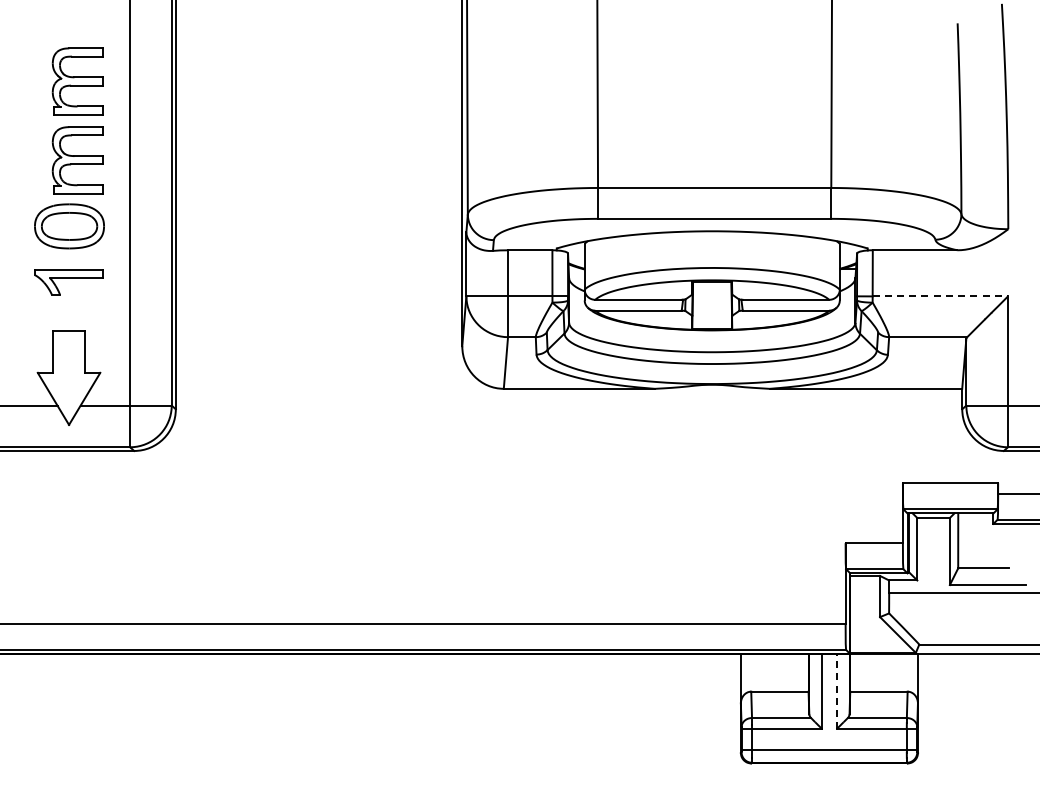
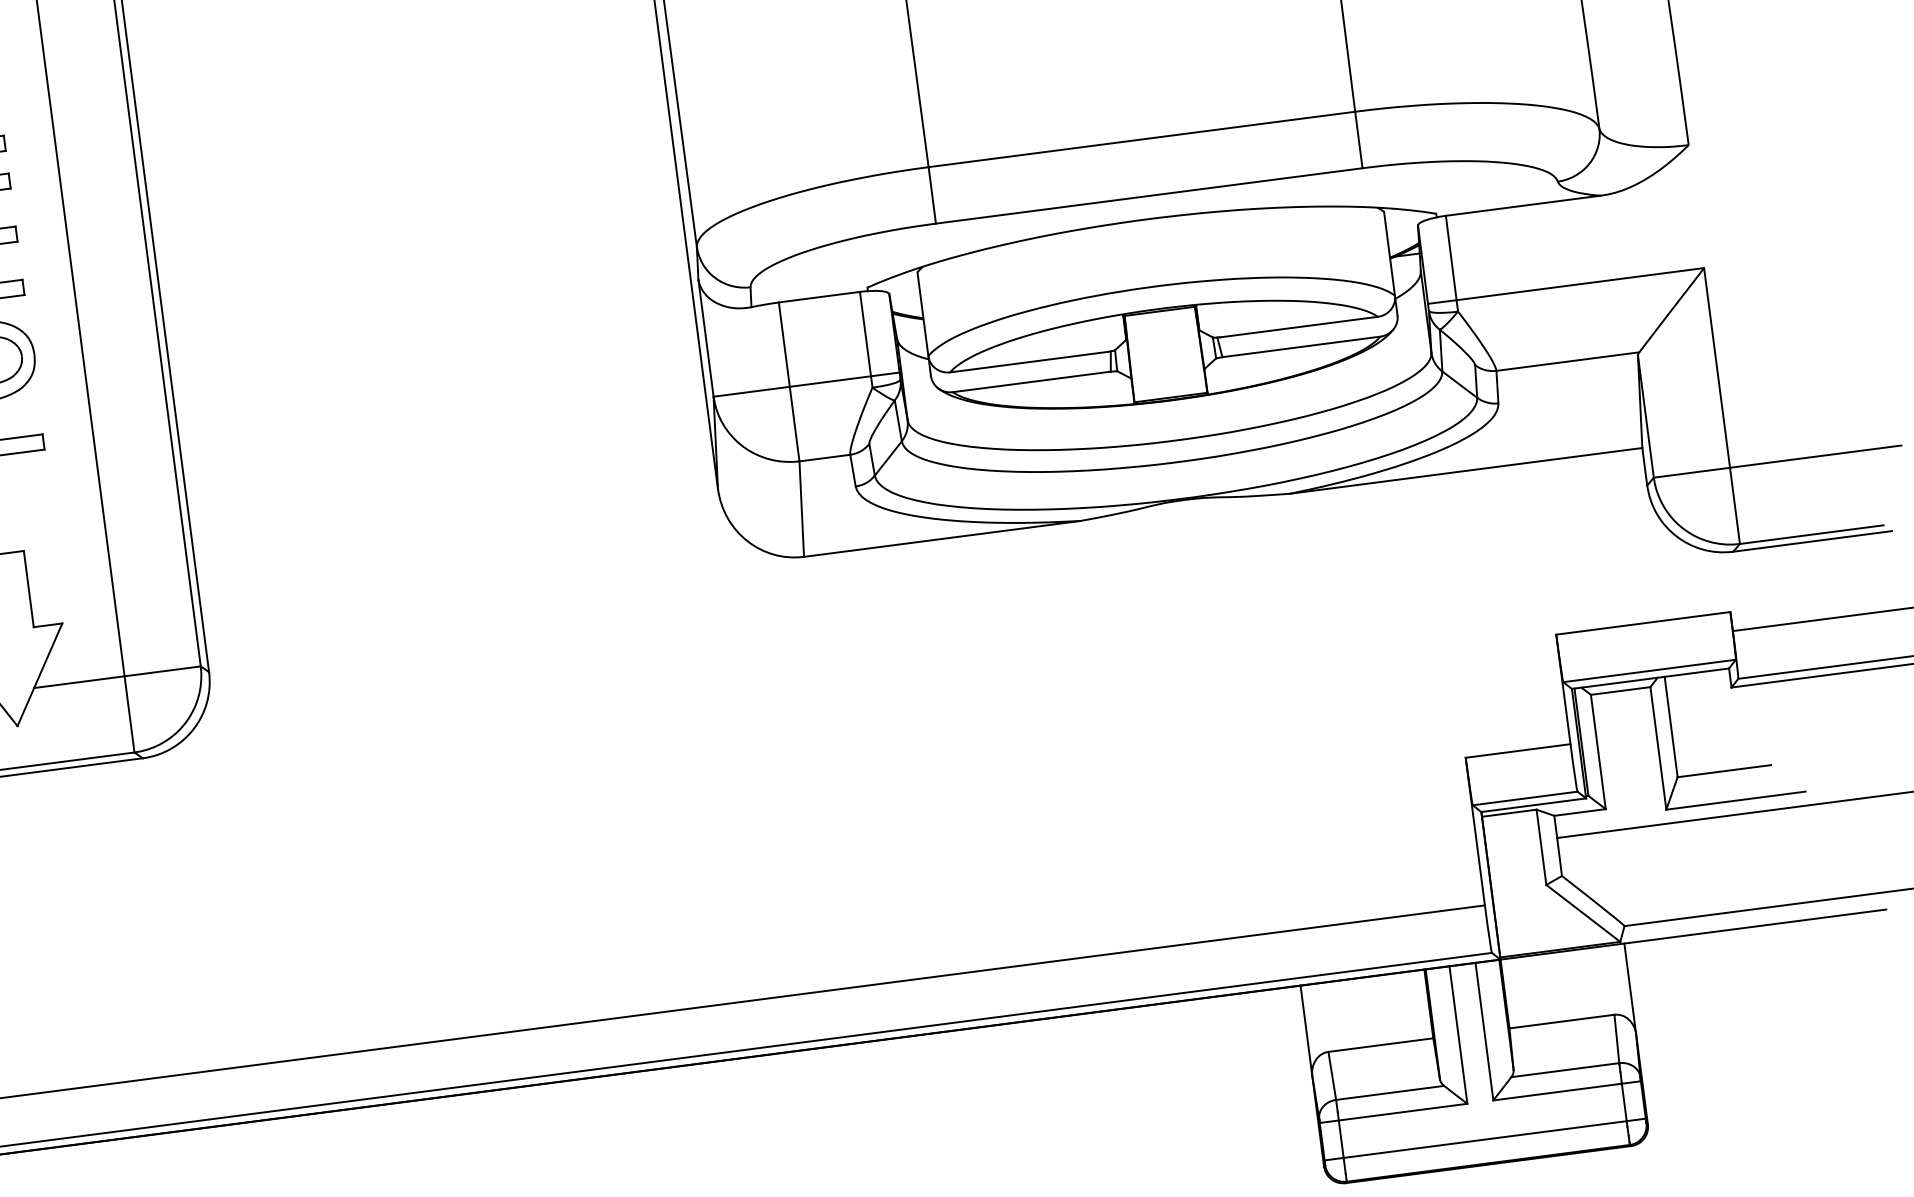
line: (940, 296) -> (1580, 284), dashed -> solid
line: (836, 691) -> (1484, 1031), dashed -> solid

